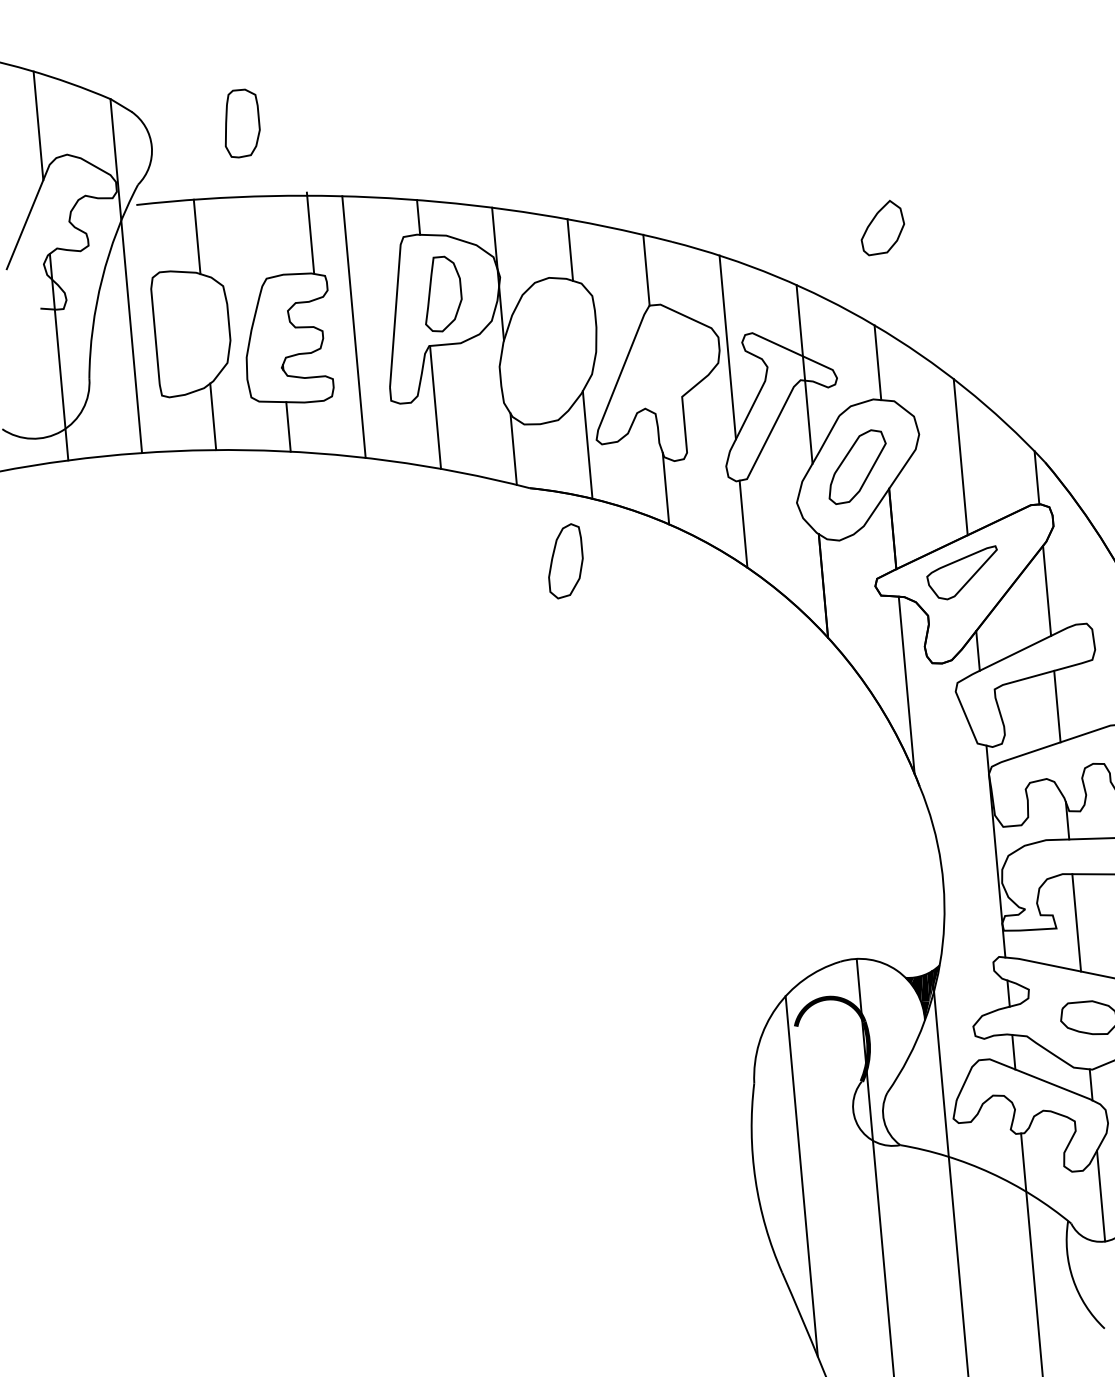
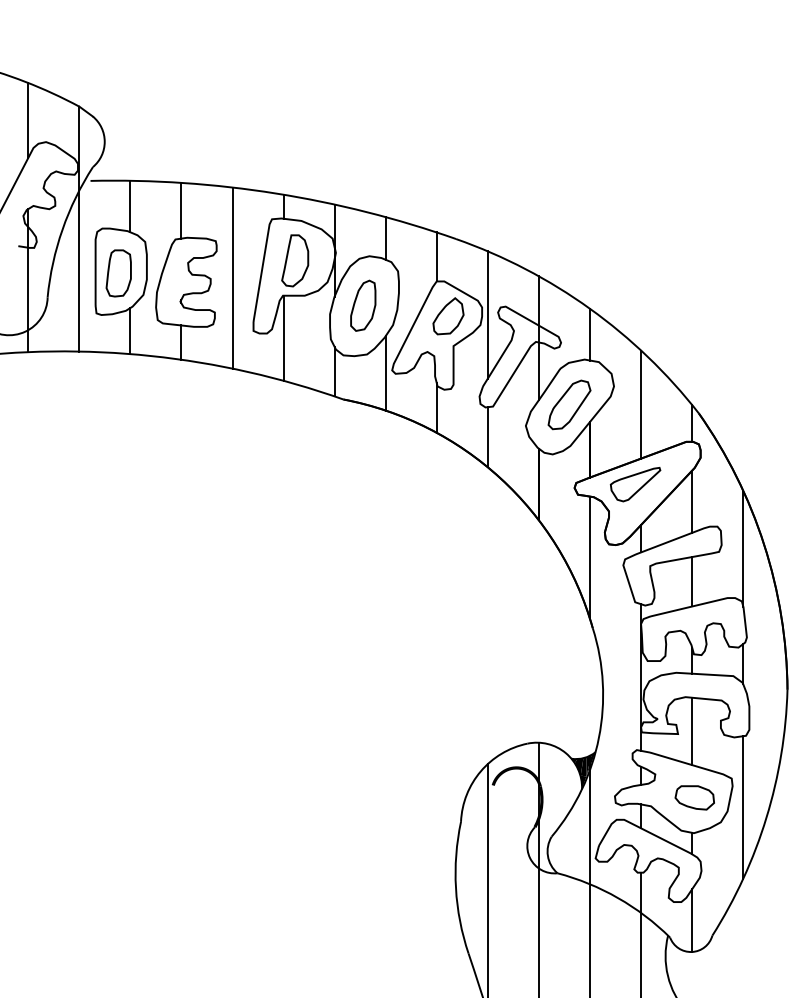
part: (241, 123) -> (118, 273), moved
part: (882, 228) -> (448, 316), moved
line: (310, 232) -> (181, 210), moved
part: (565, 560) -> (363, 305), moved

